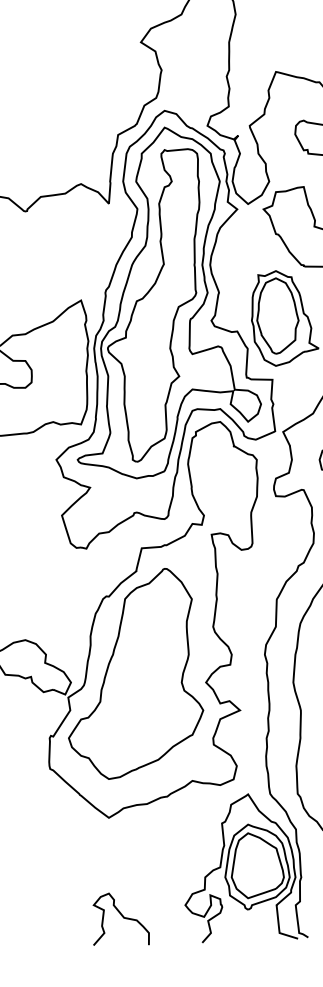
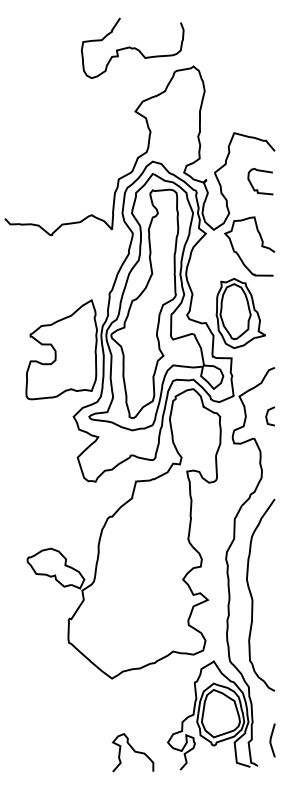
part: (135, 674) -> (131, 573), removed
curve: (121, 917) -> (133, 751), moved

